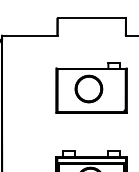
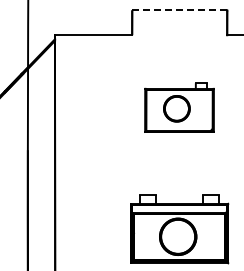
line: (91, 18) -> (179, 10), solid -> dashed
part: (91, 87) -> (179, 107), size x0.7

